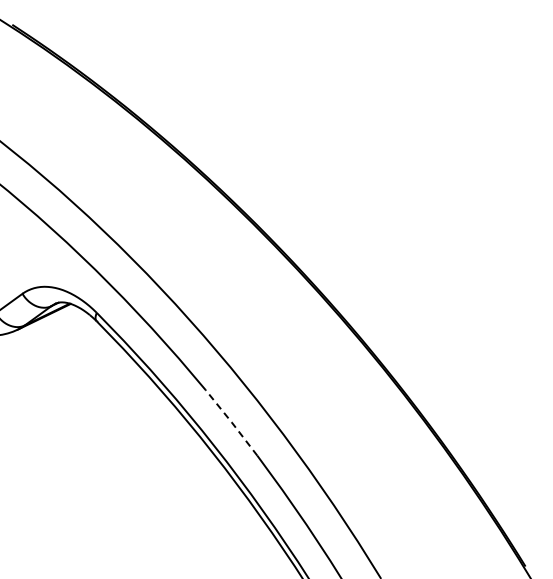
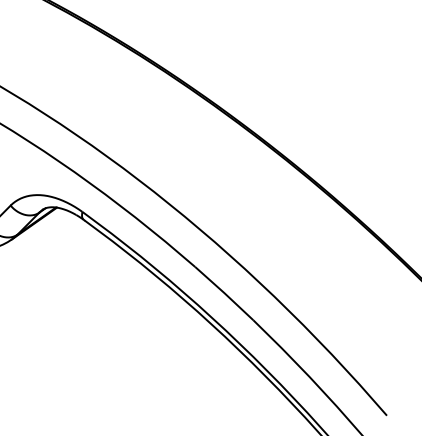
line: (231, 422) -> (224, 293), dashed -> solid

